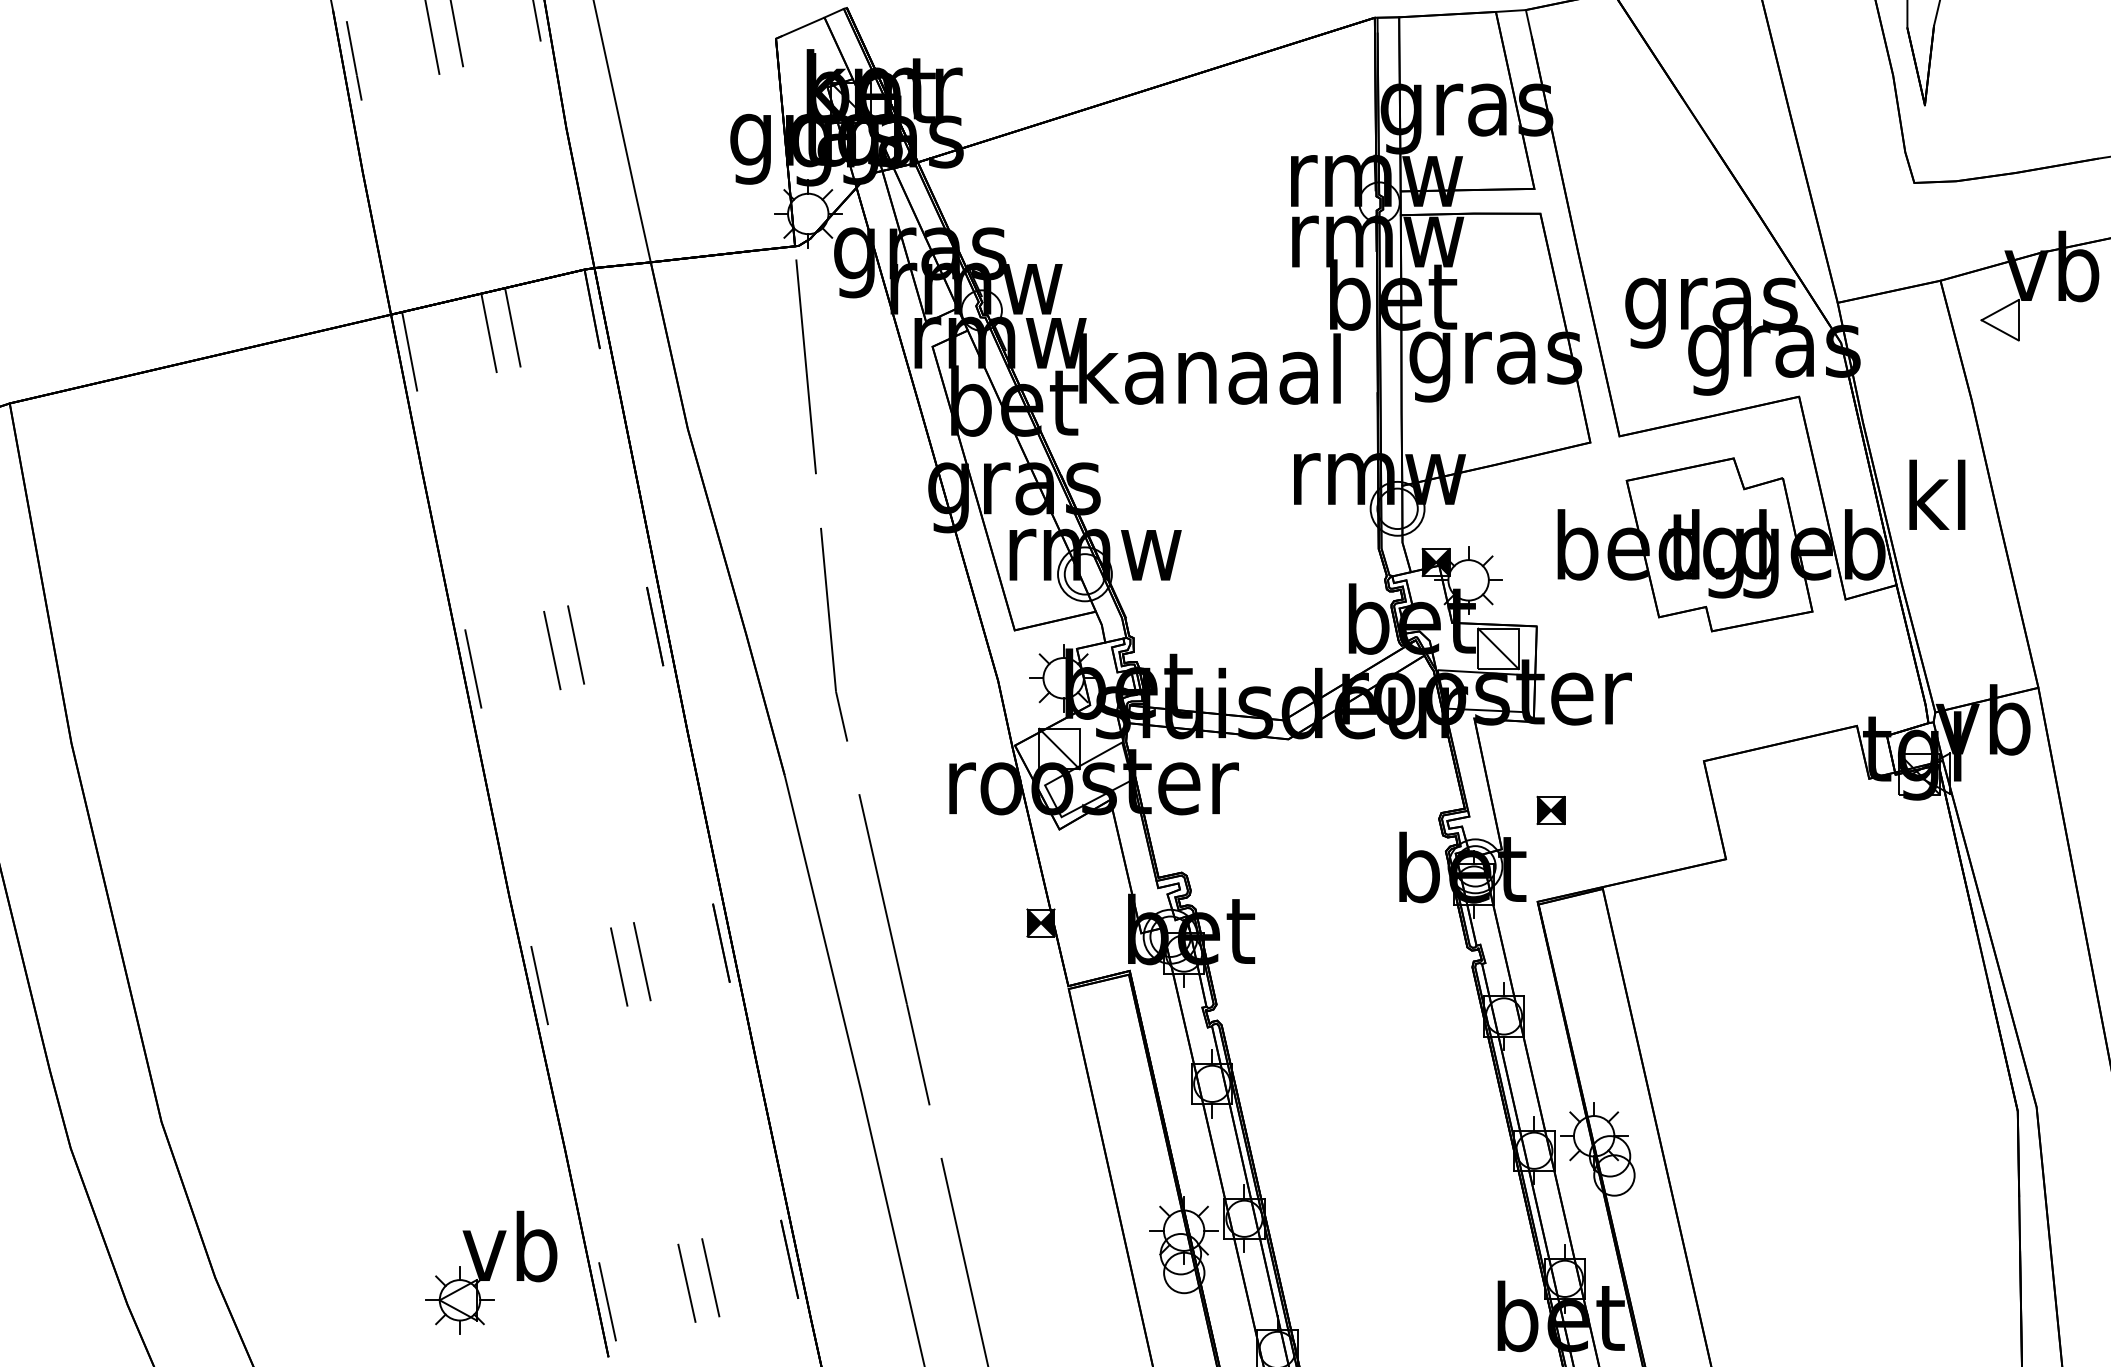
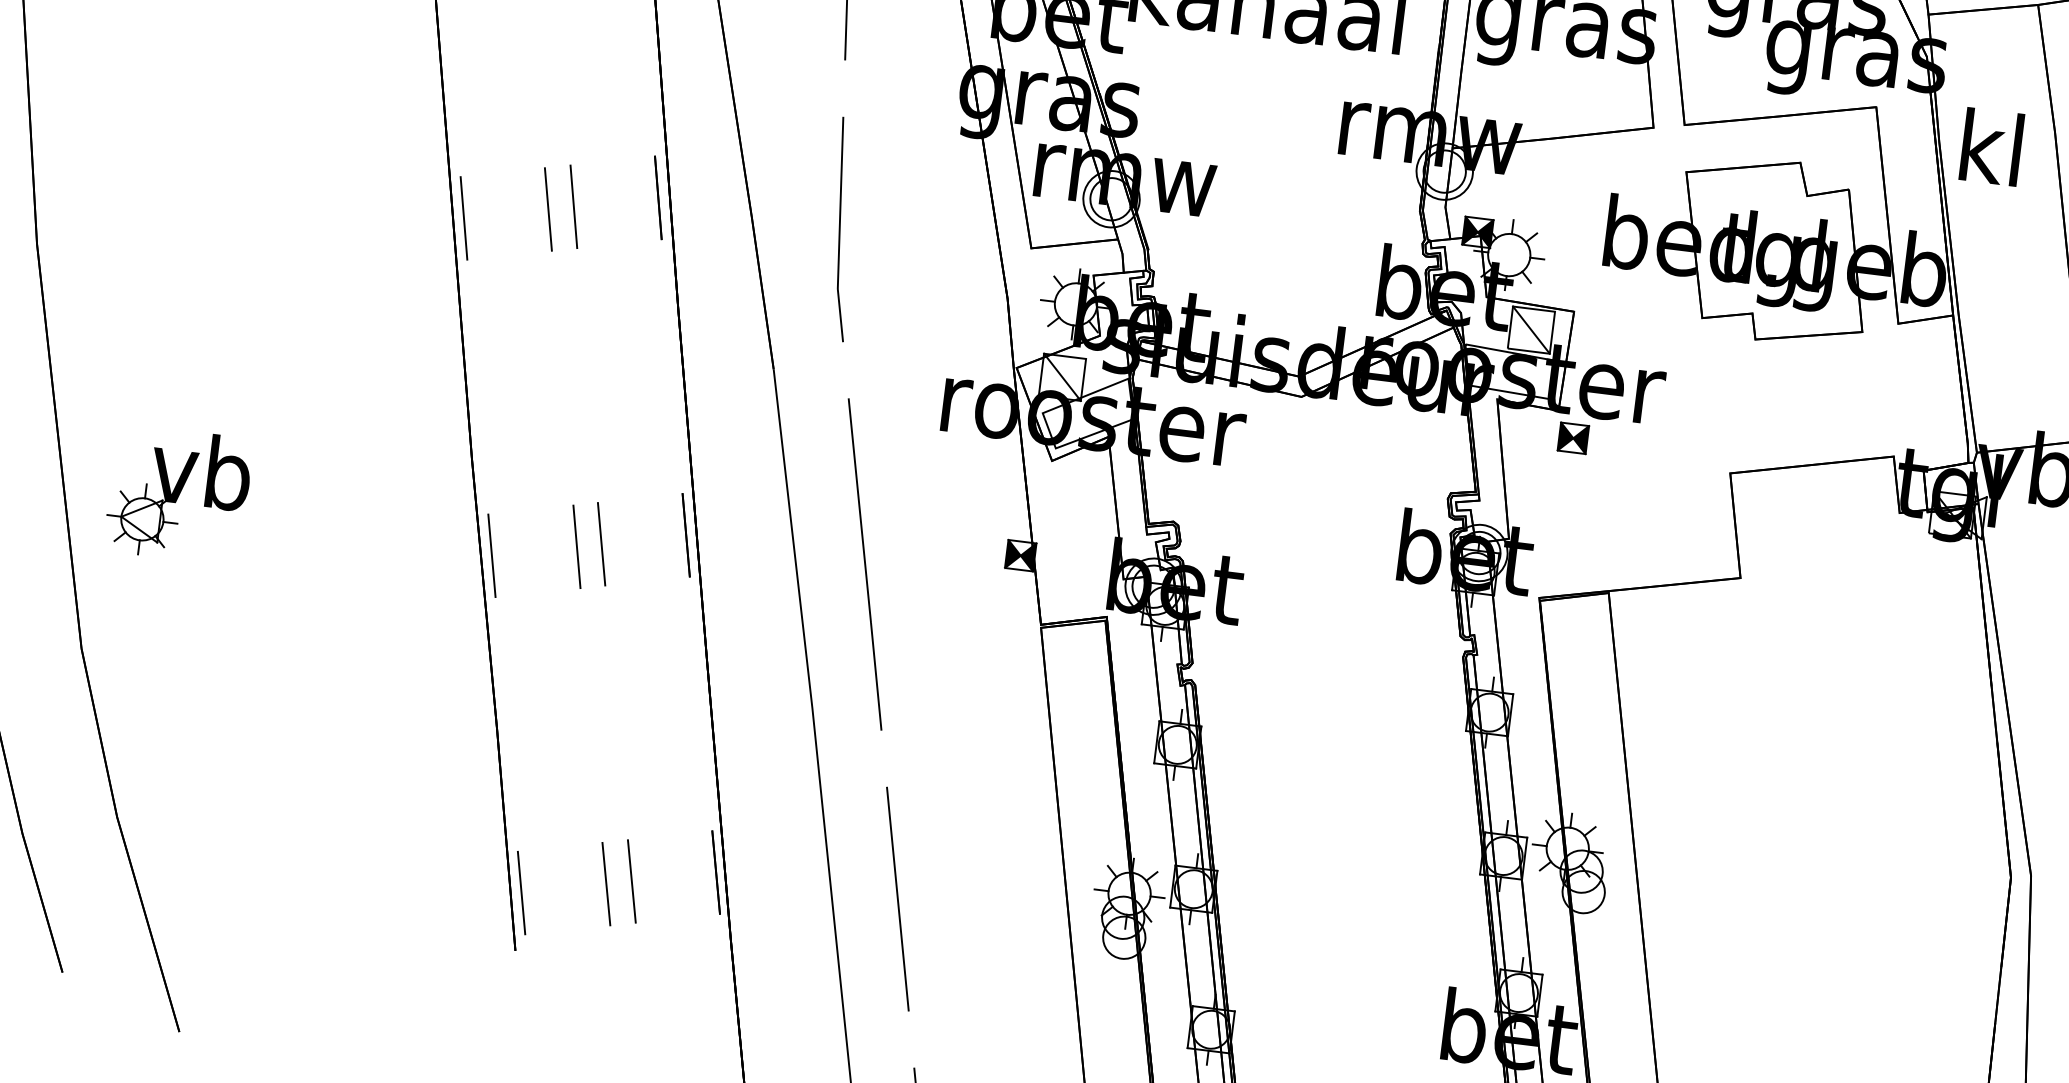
text: (1937, 494) -> (1992, 146), moved
part: (1550, 809) -> (1572, 437), moved
part: (491, 1272) -> (178, 494), moved

